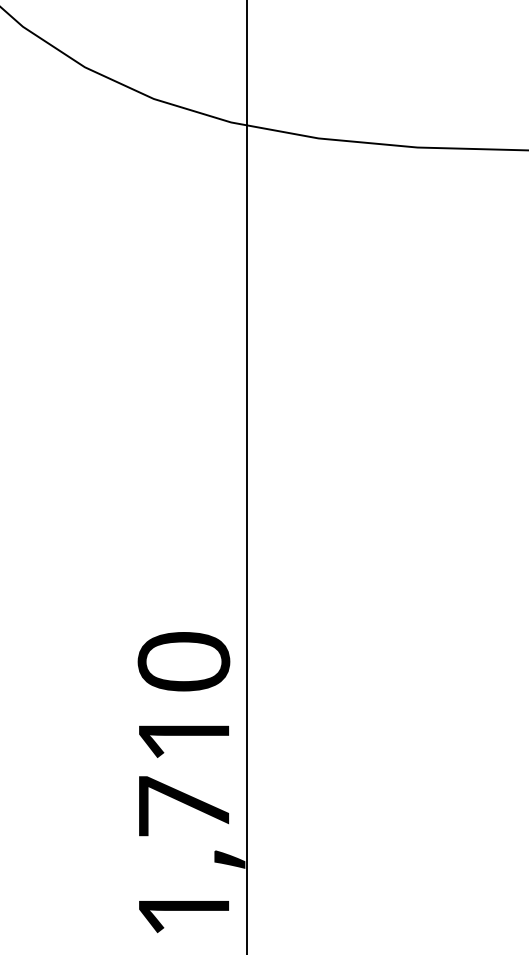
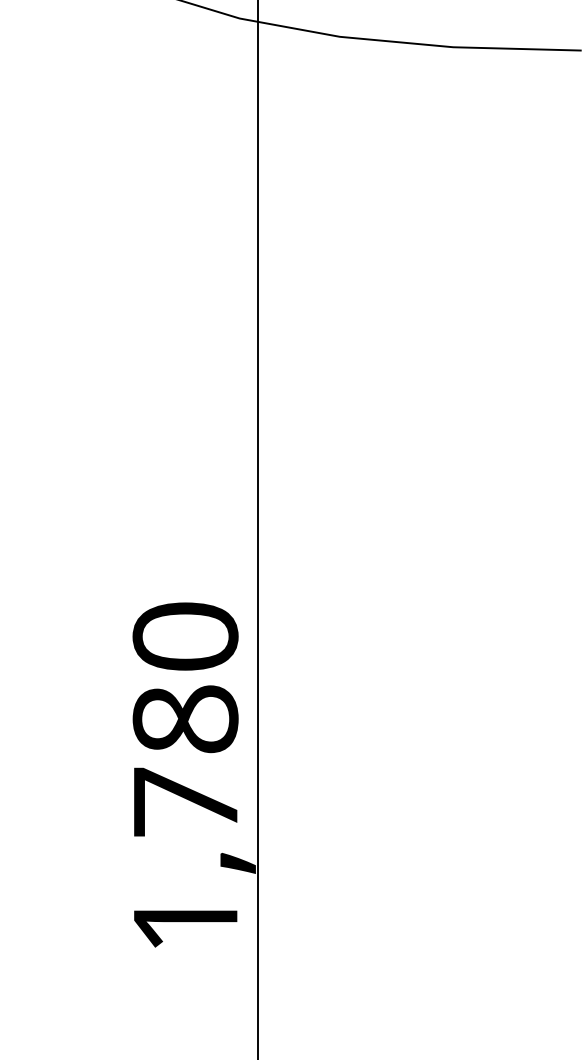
text: (183, 733) -> (185, 718), 1,710 -> 1,780

